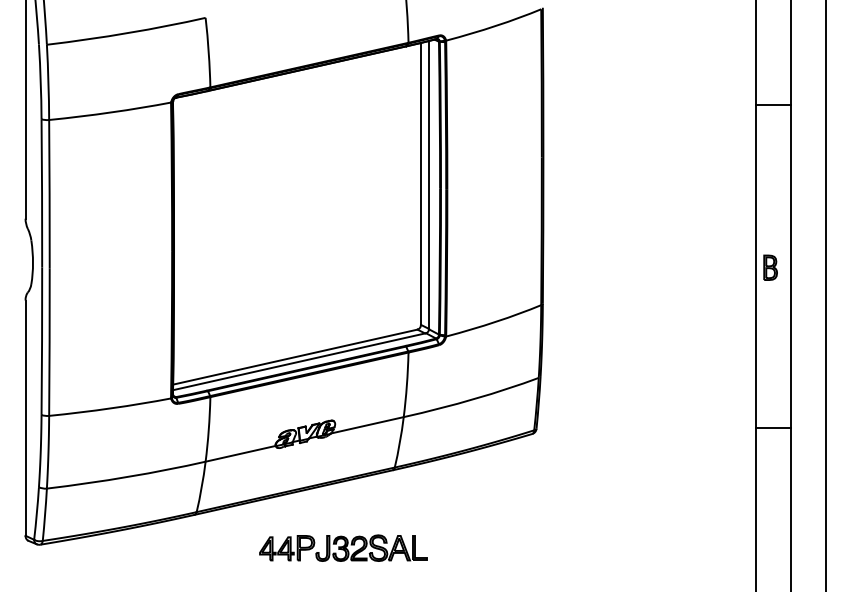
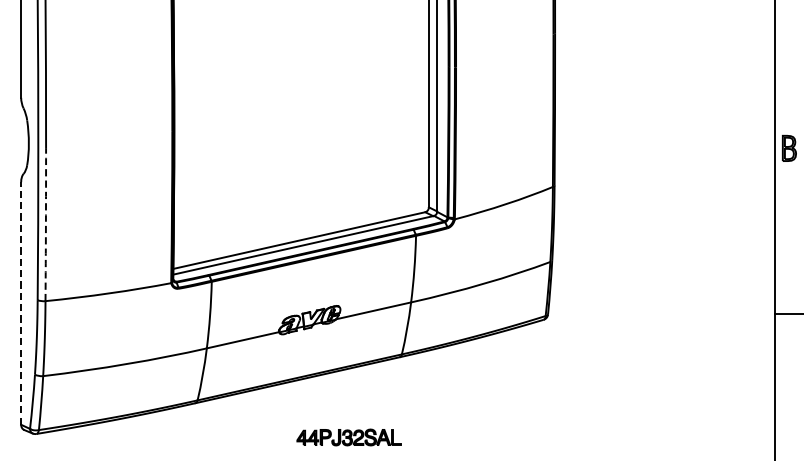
arc: (49, 342) -> (45, 225), solid -> dashed
line: (25, 418) -> (21, 303), solid -> dashed
part: (343, 547) -> (349, 436), size x0.6

